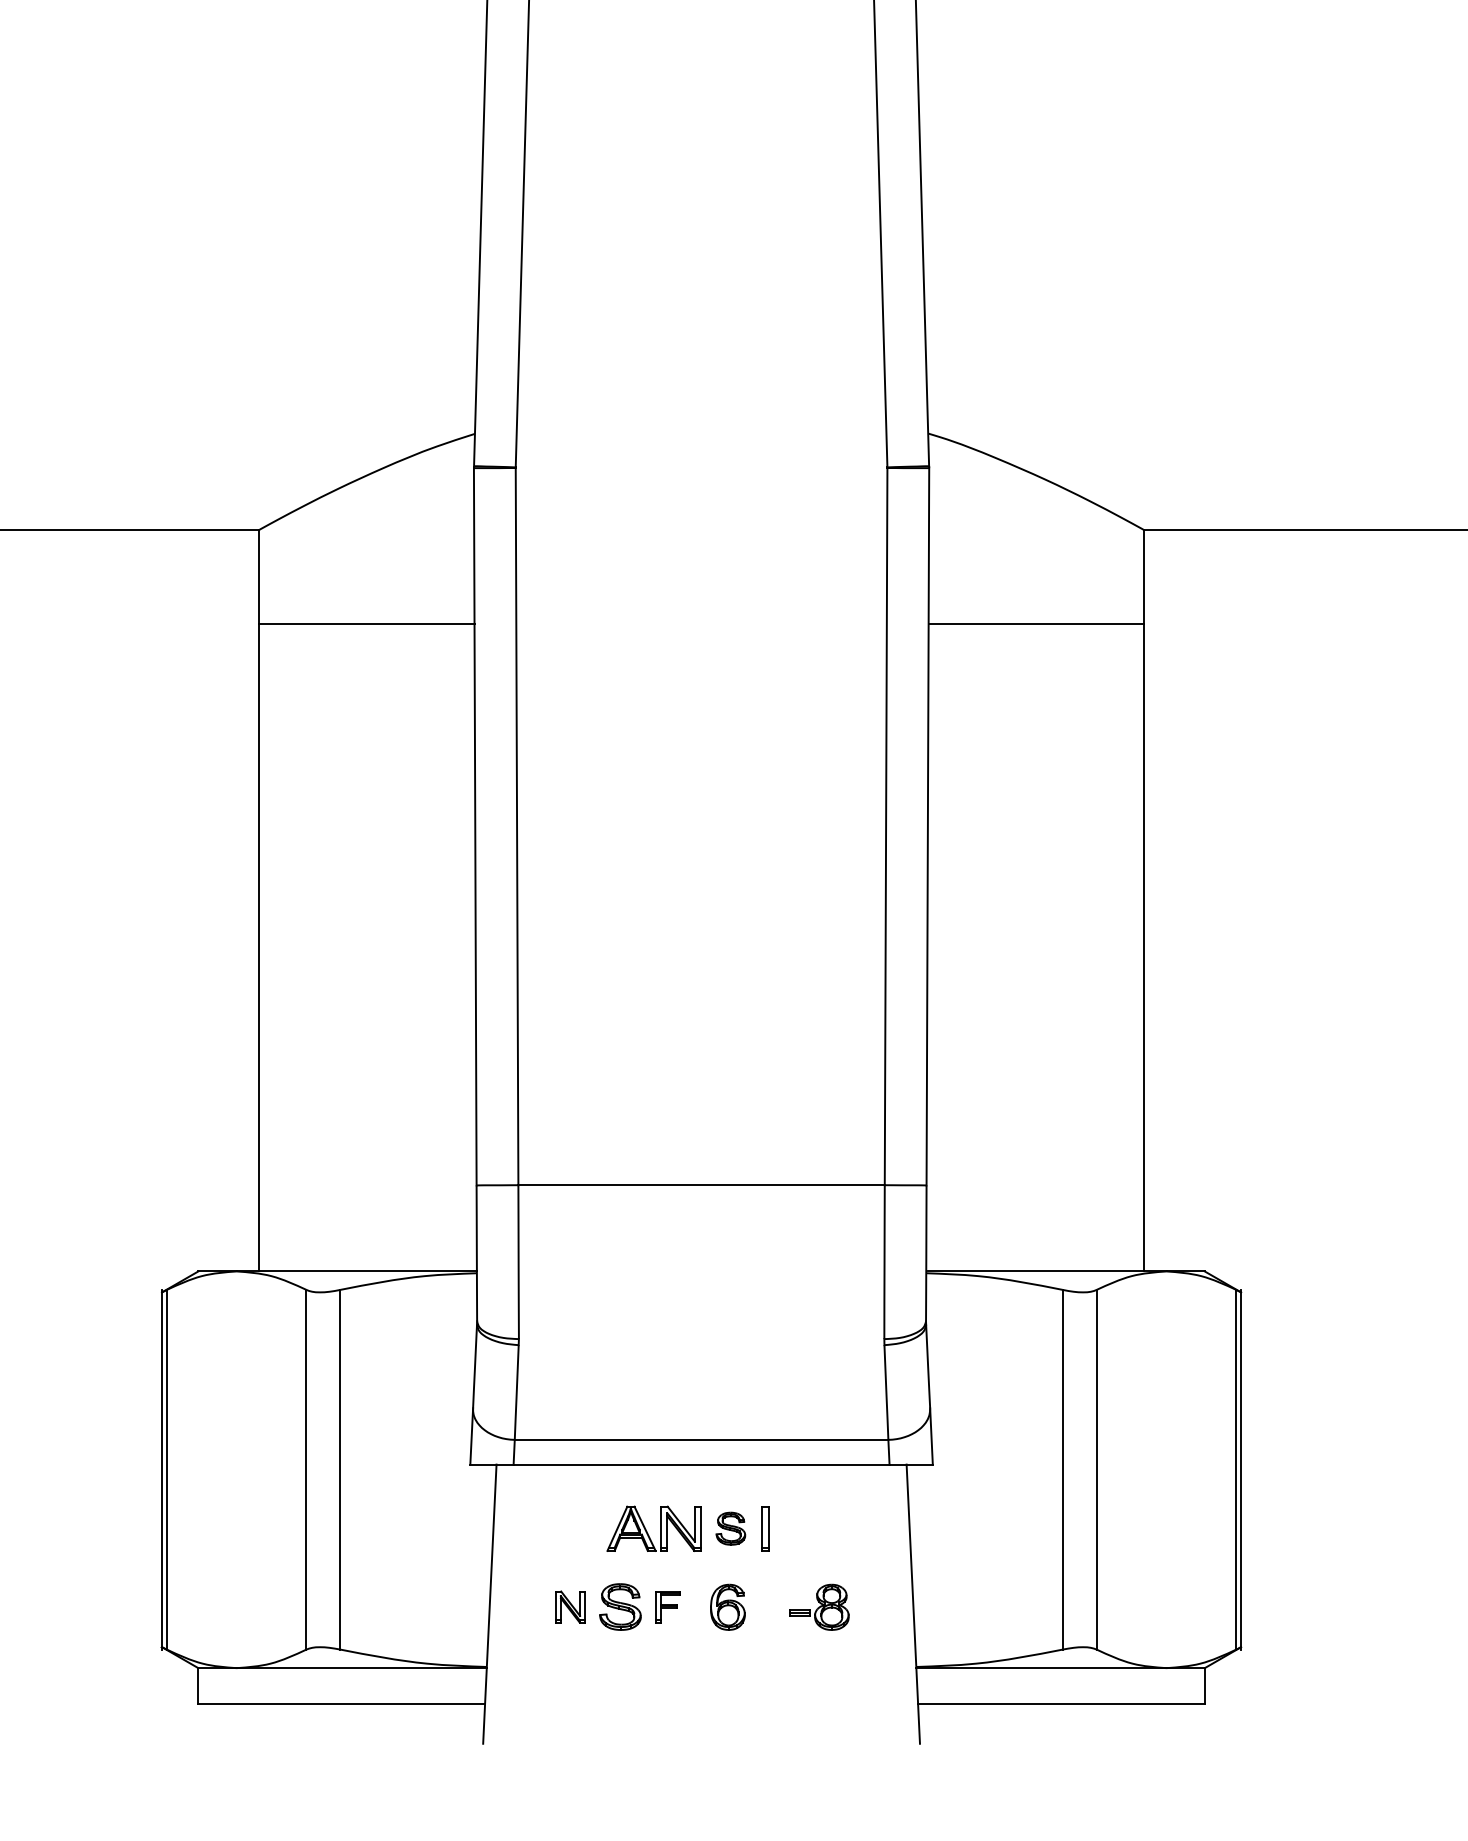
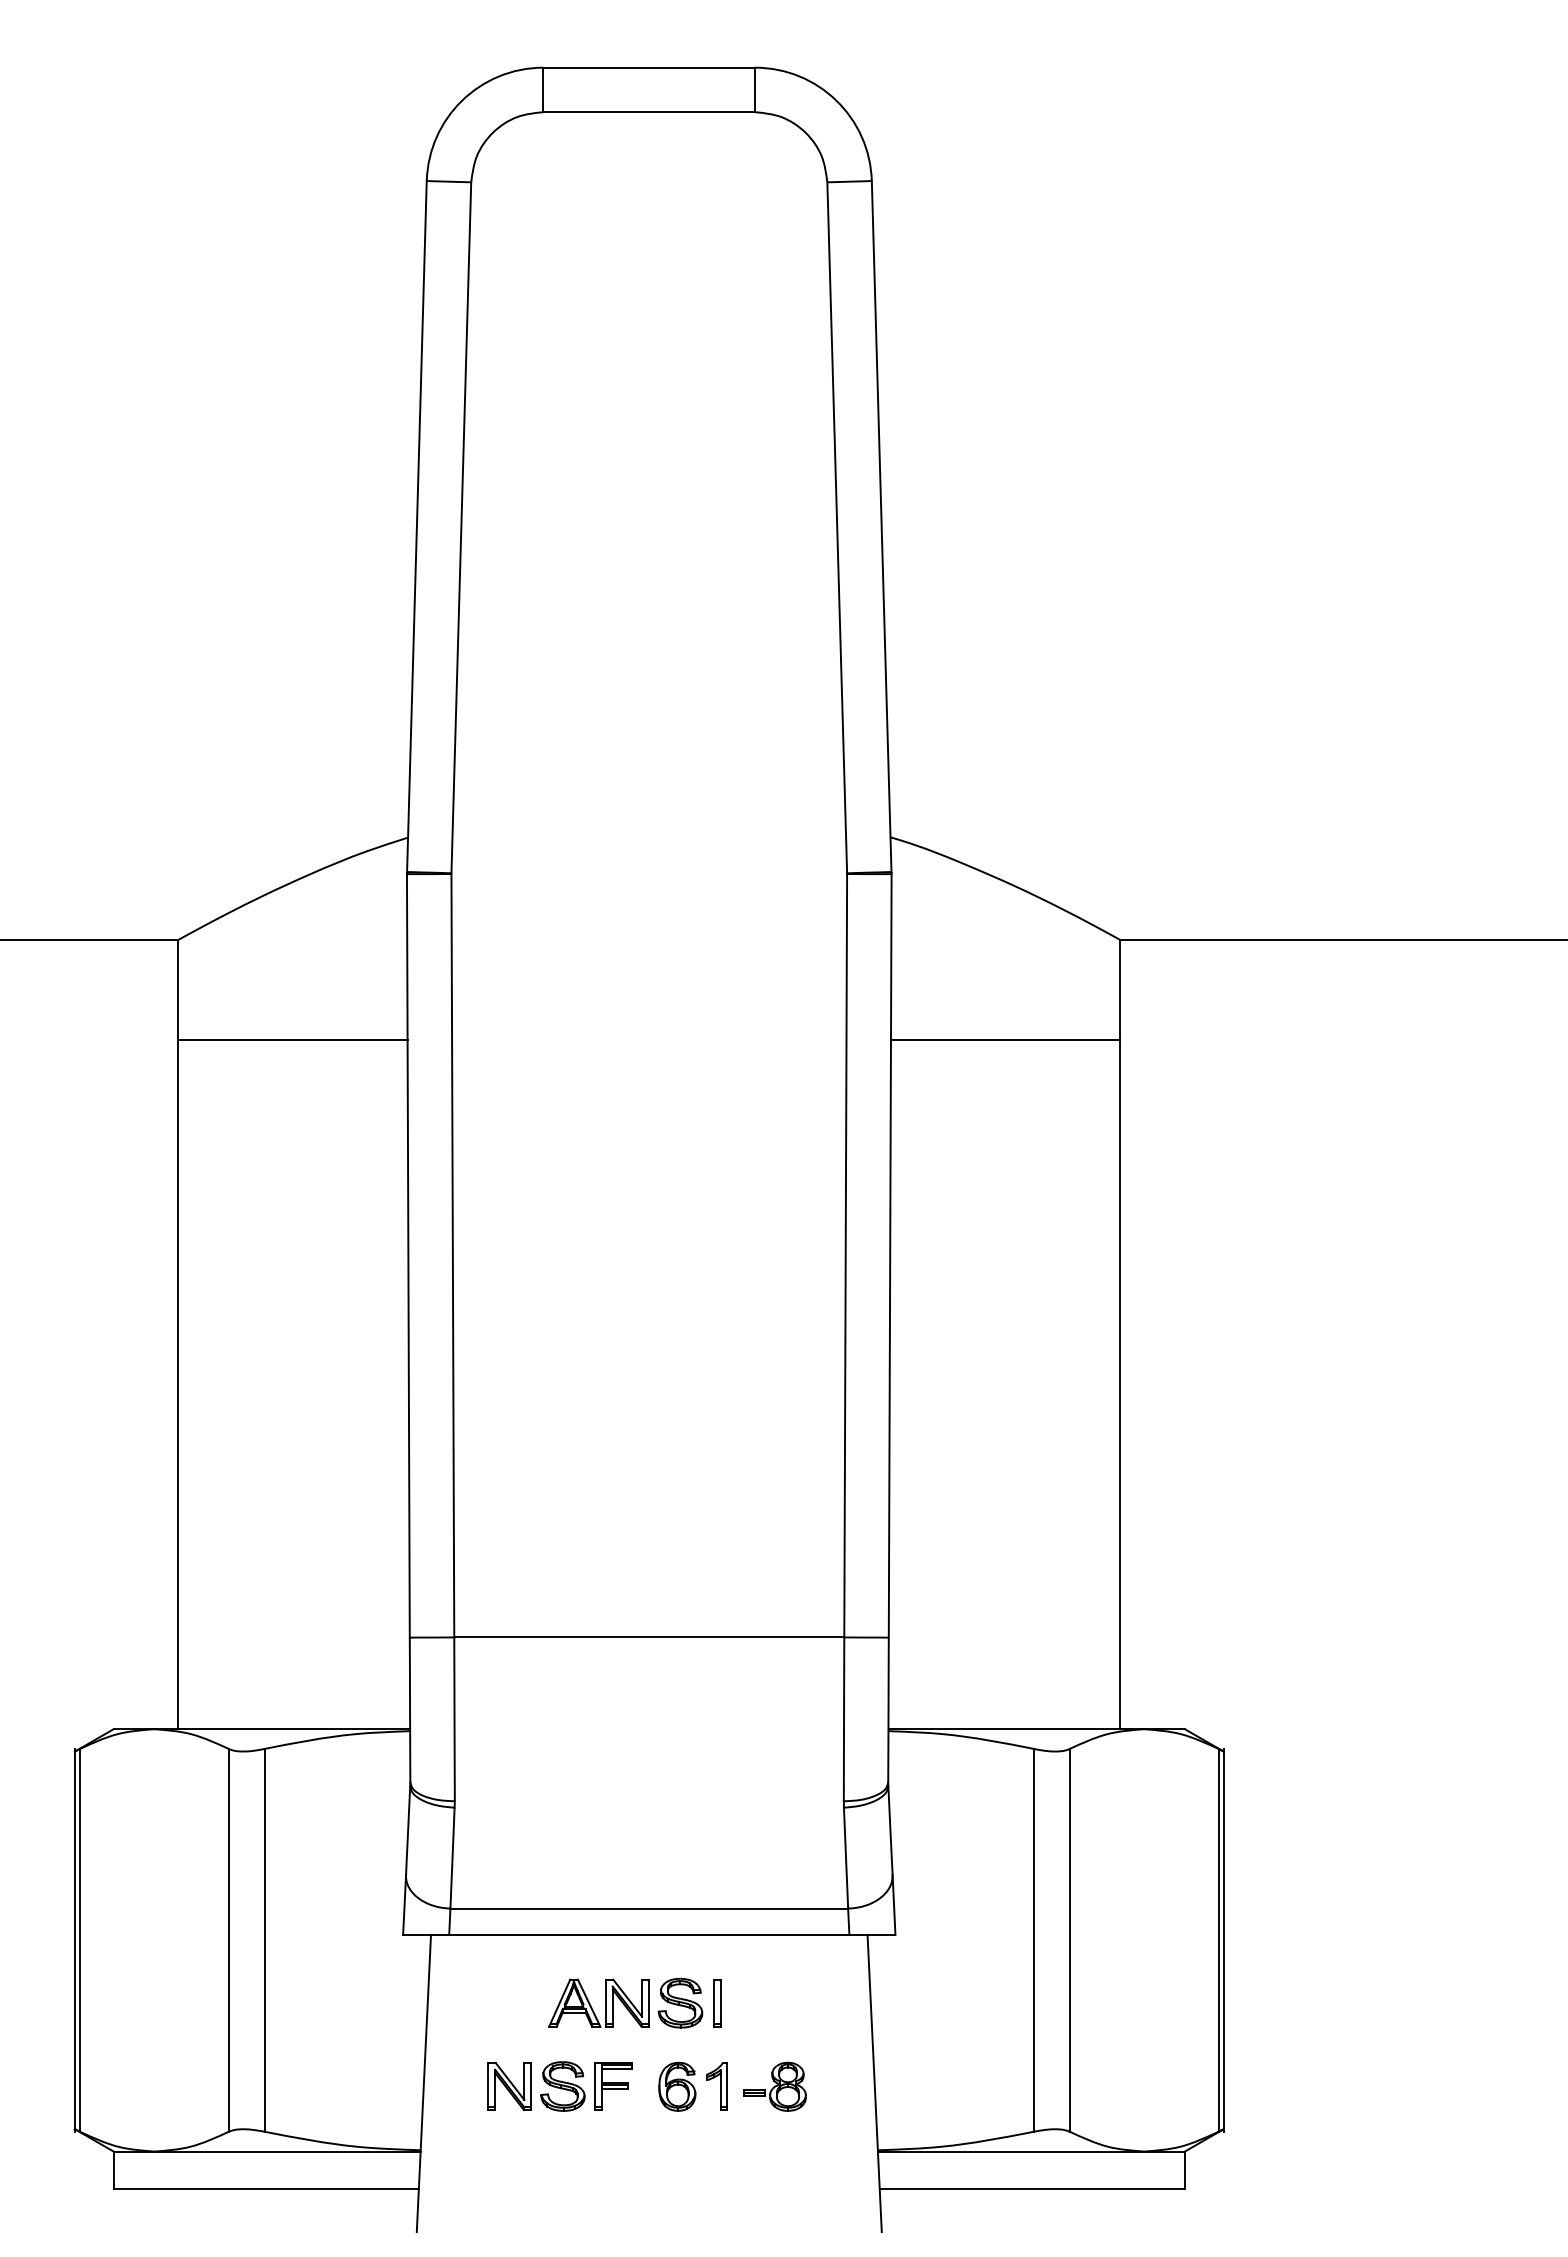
part: (730, 1528) -> (680, 2002), size x1.43
part: (570, 1607) -> (509, 2086), size x1.43
part: (667, 1607) -> (613, 2086), size x1.43
part: (764, 1607) -> (716, 2086), added

